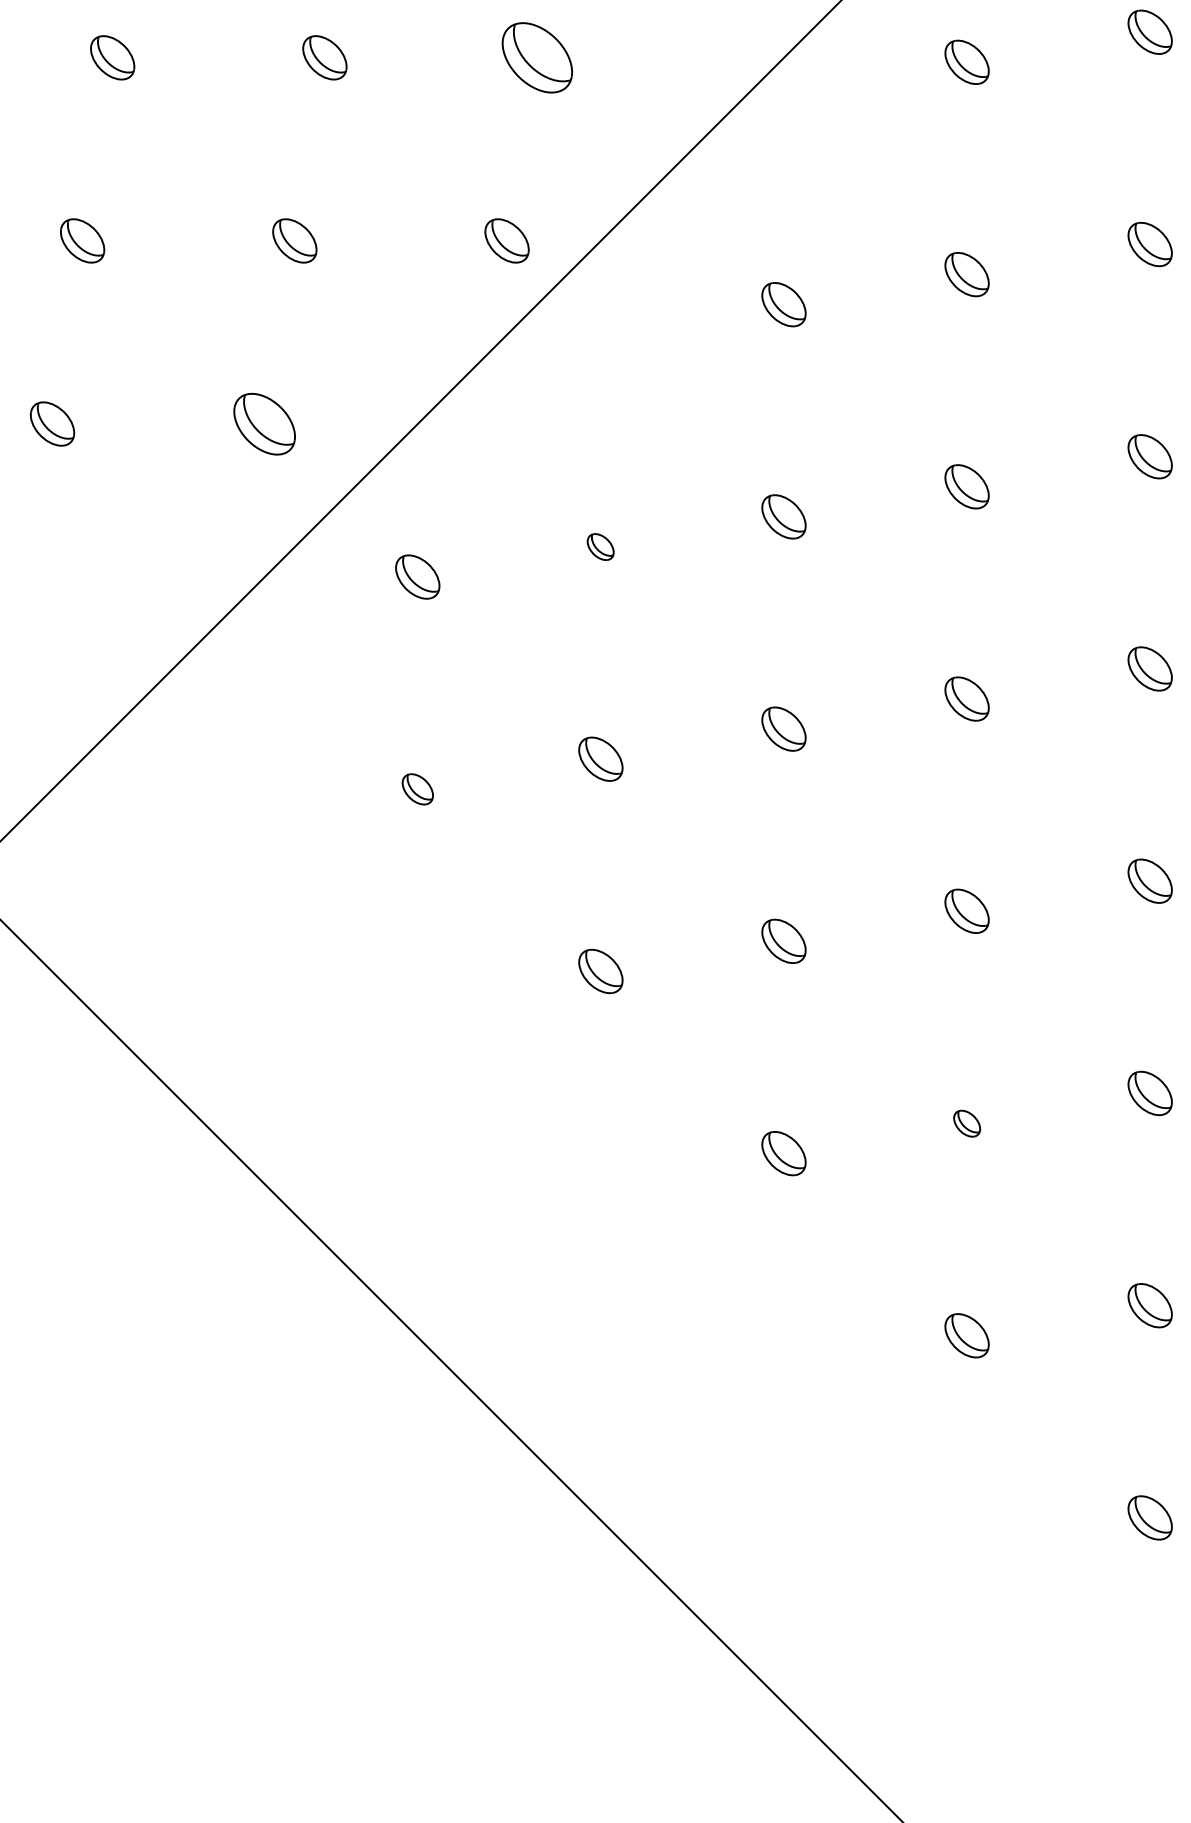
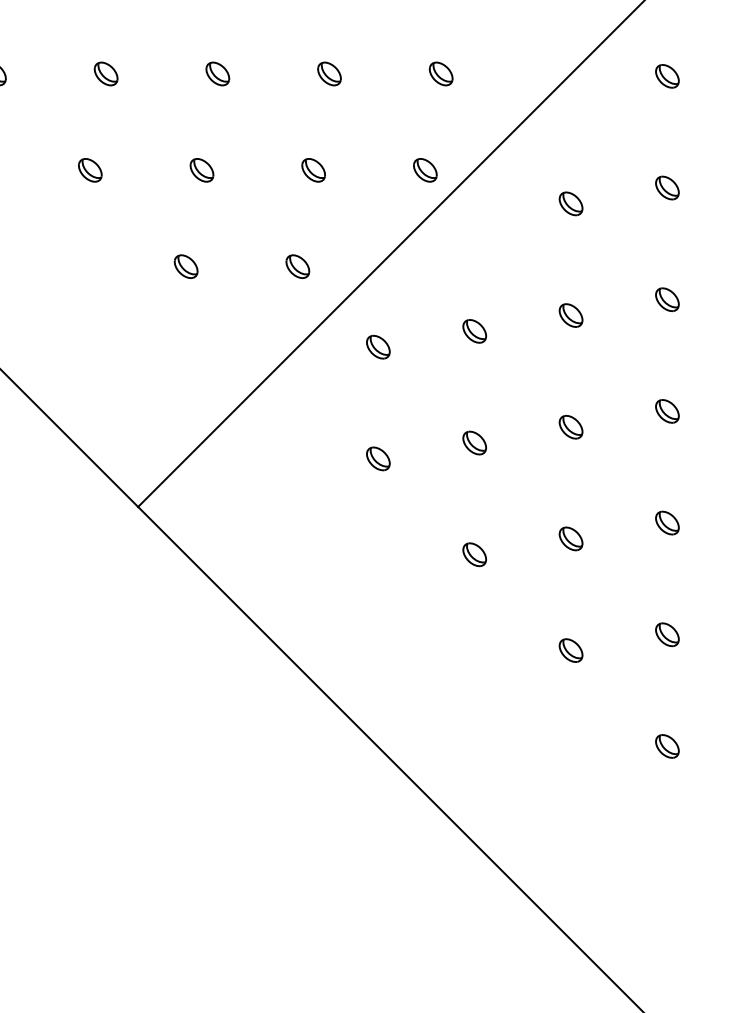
part: (535, 56) -> (440, 73), size x0.62
part: (264, 423) -> (297, 266), size x0.71
part: (600, 547) -> (474, 331), size x1.67
part: (418, 788) -> (378, 458), size x1.43
part: (967, 1123) -> (667, 634), size x1.67

